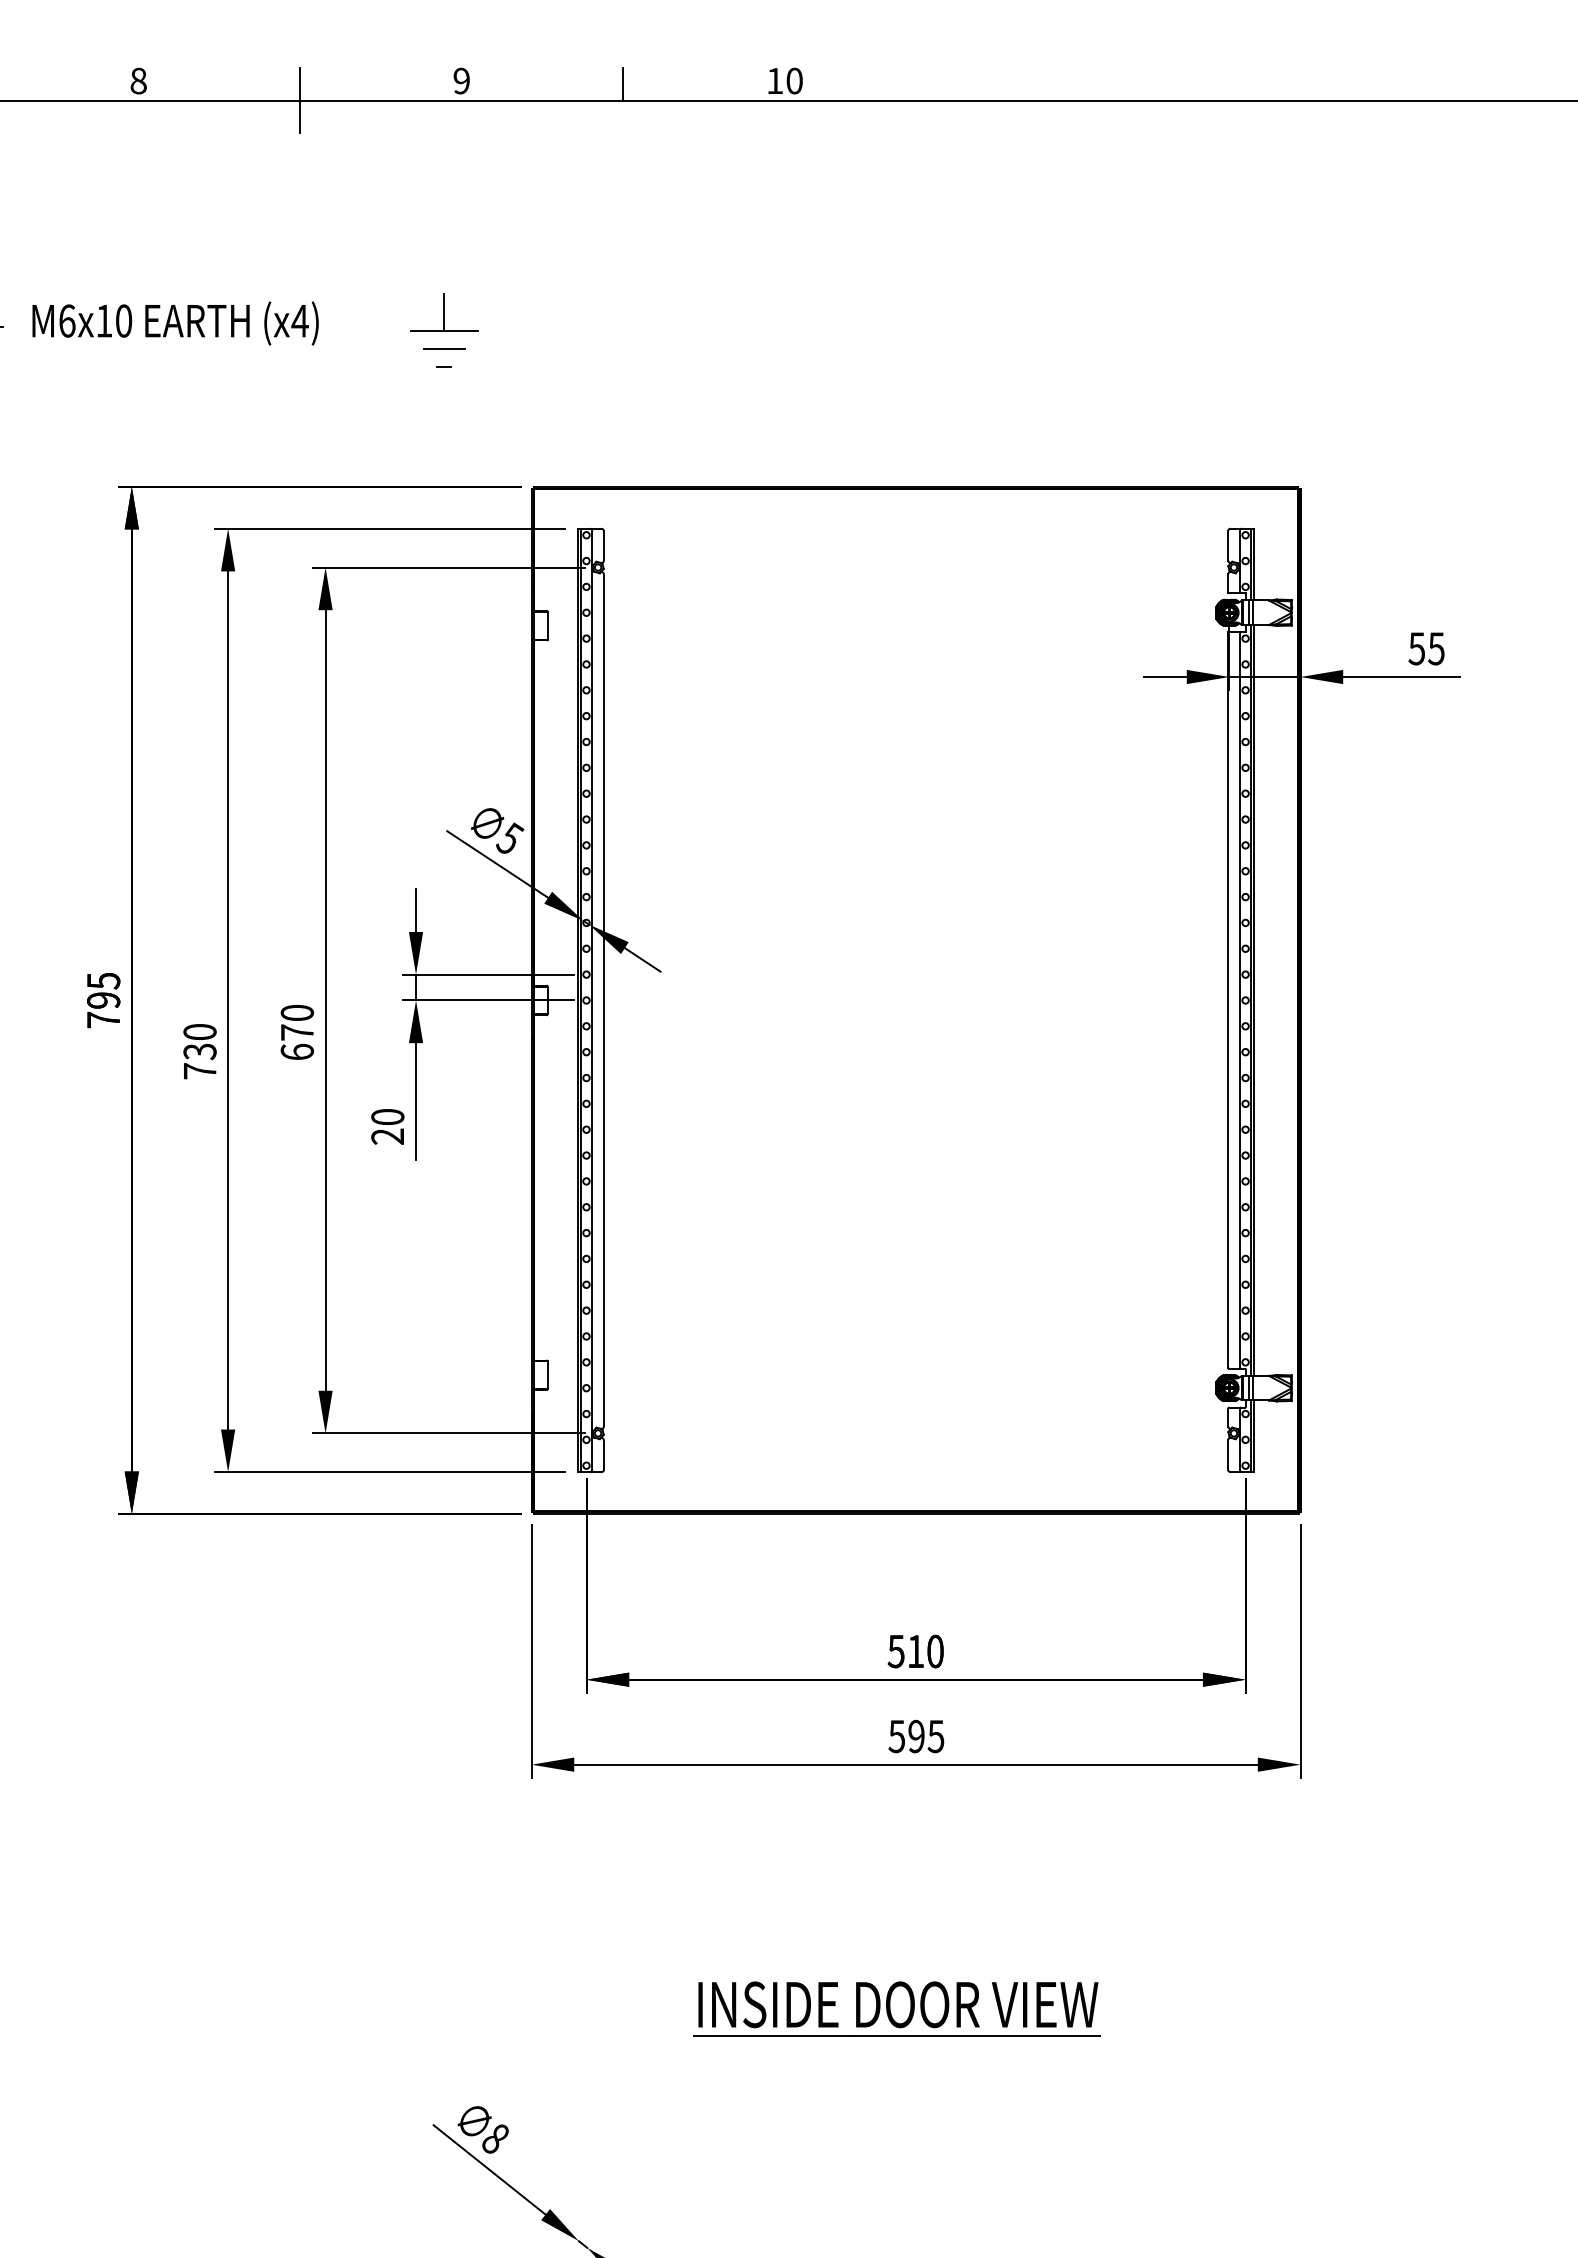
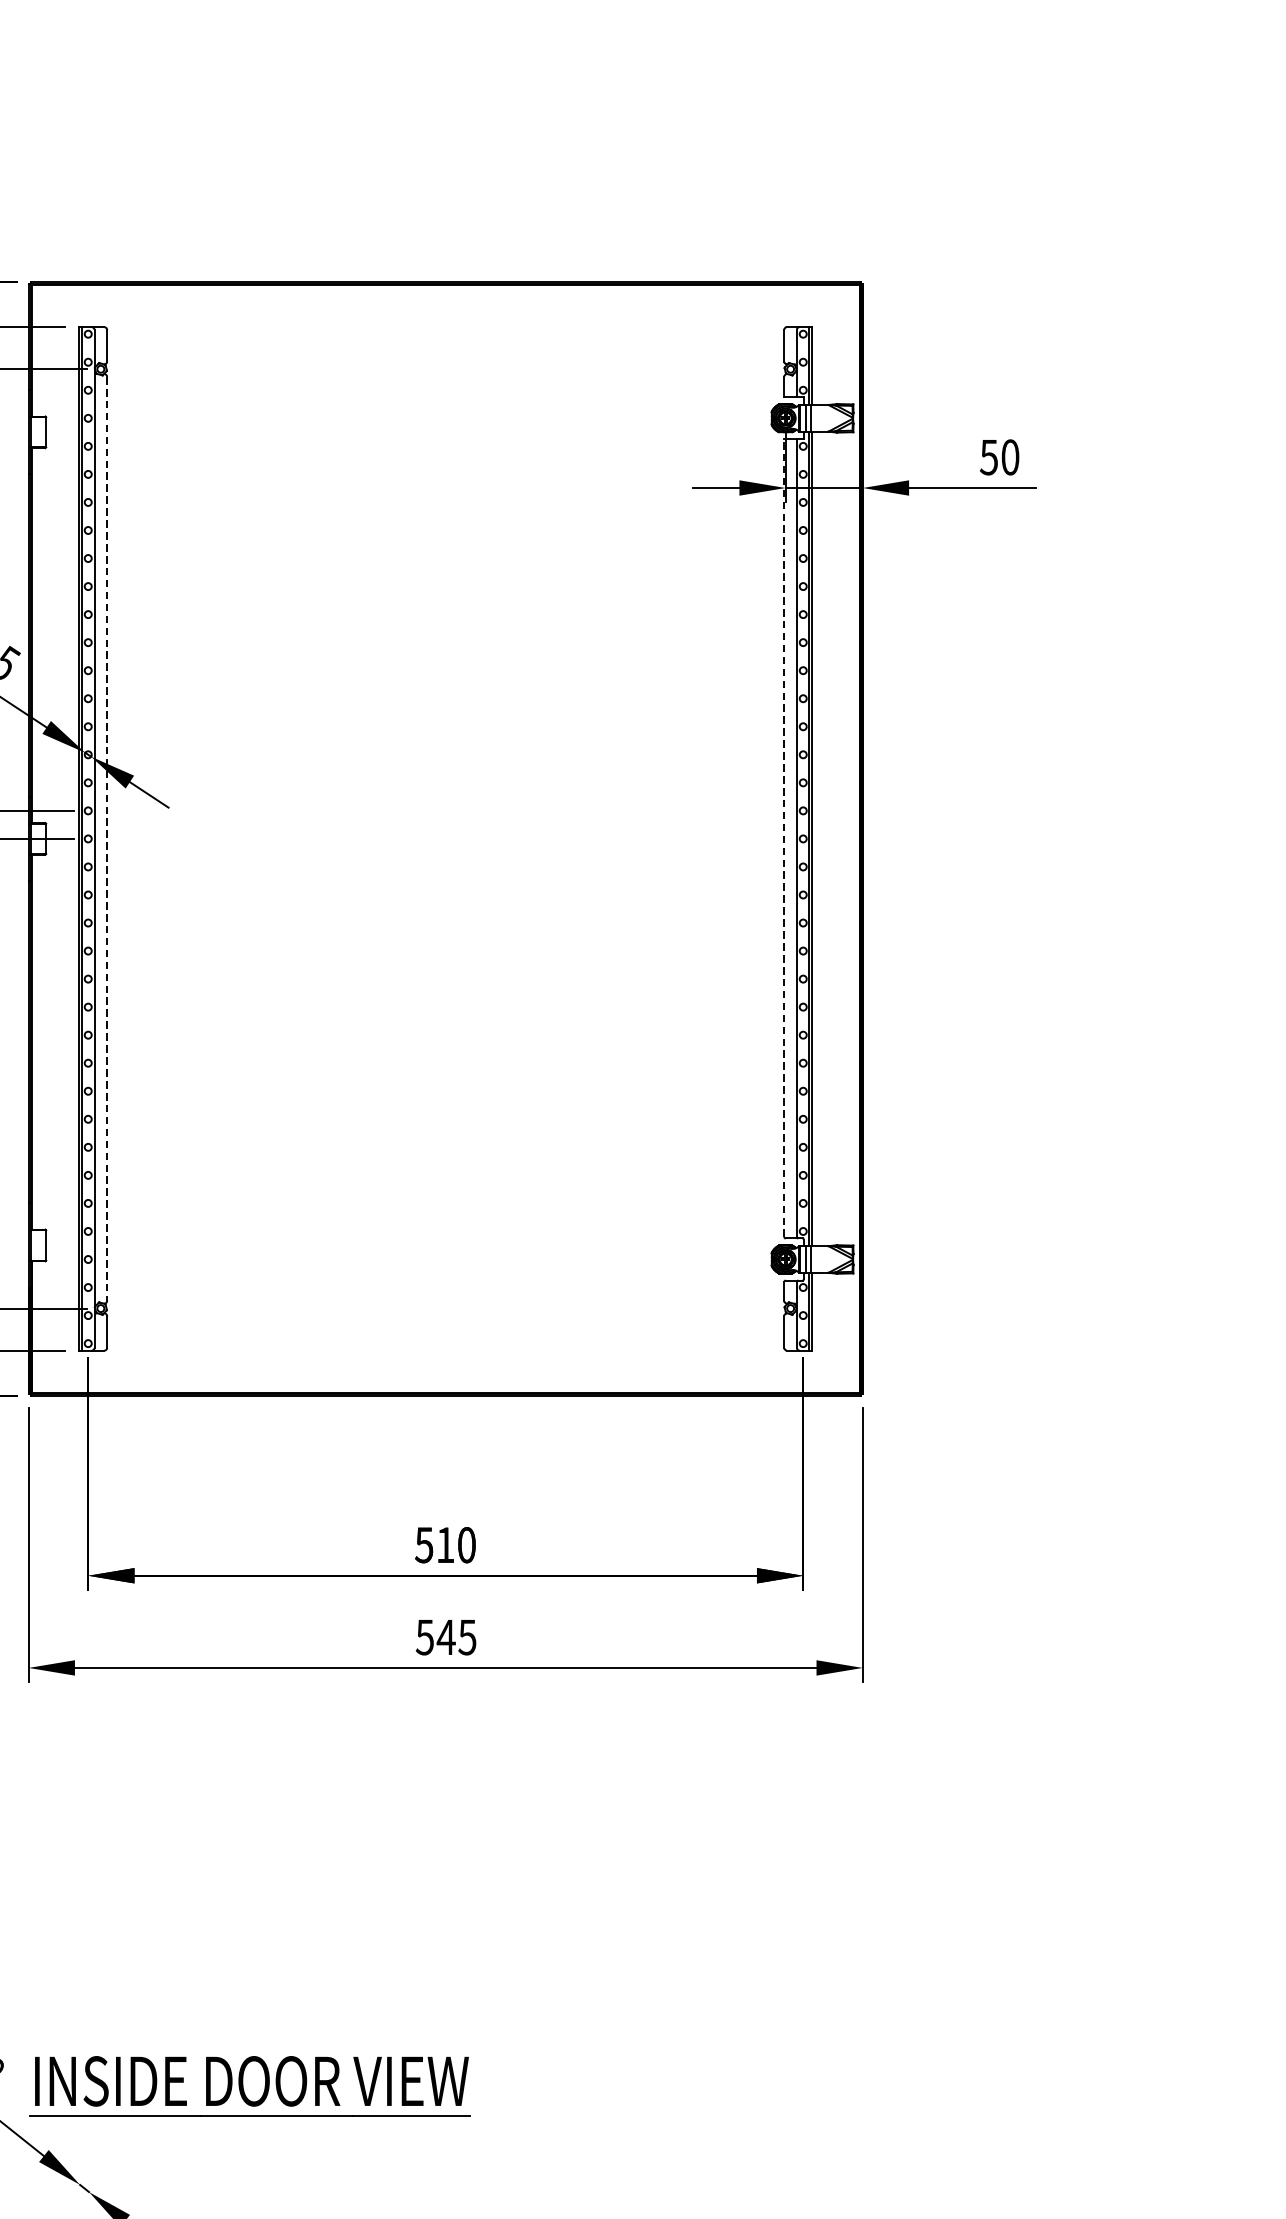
text: (1436, 648) -> (1010, 457), 55 -> 50
line: (1228, 999) -> (784, 837), solid -> dashed
line: (603, 1000) -> (106, 838), solid -> dashed
text: (916, 1736) -> (446, 1637), 595 -> 545
part: (896, 2008) -> (249, 2085), moved

